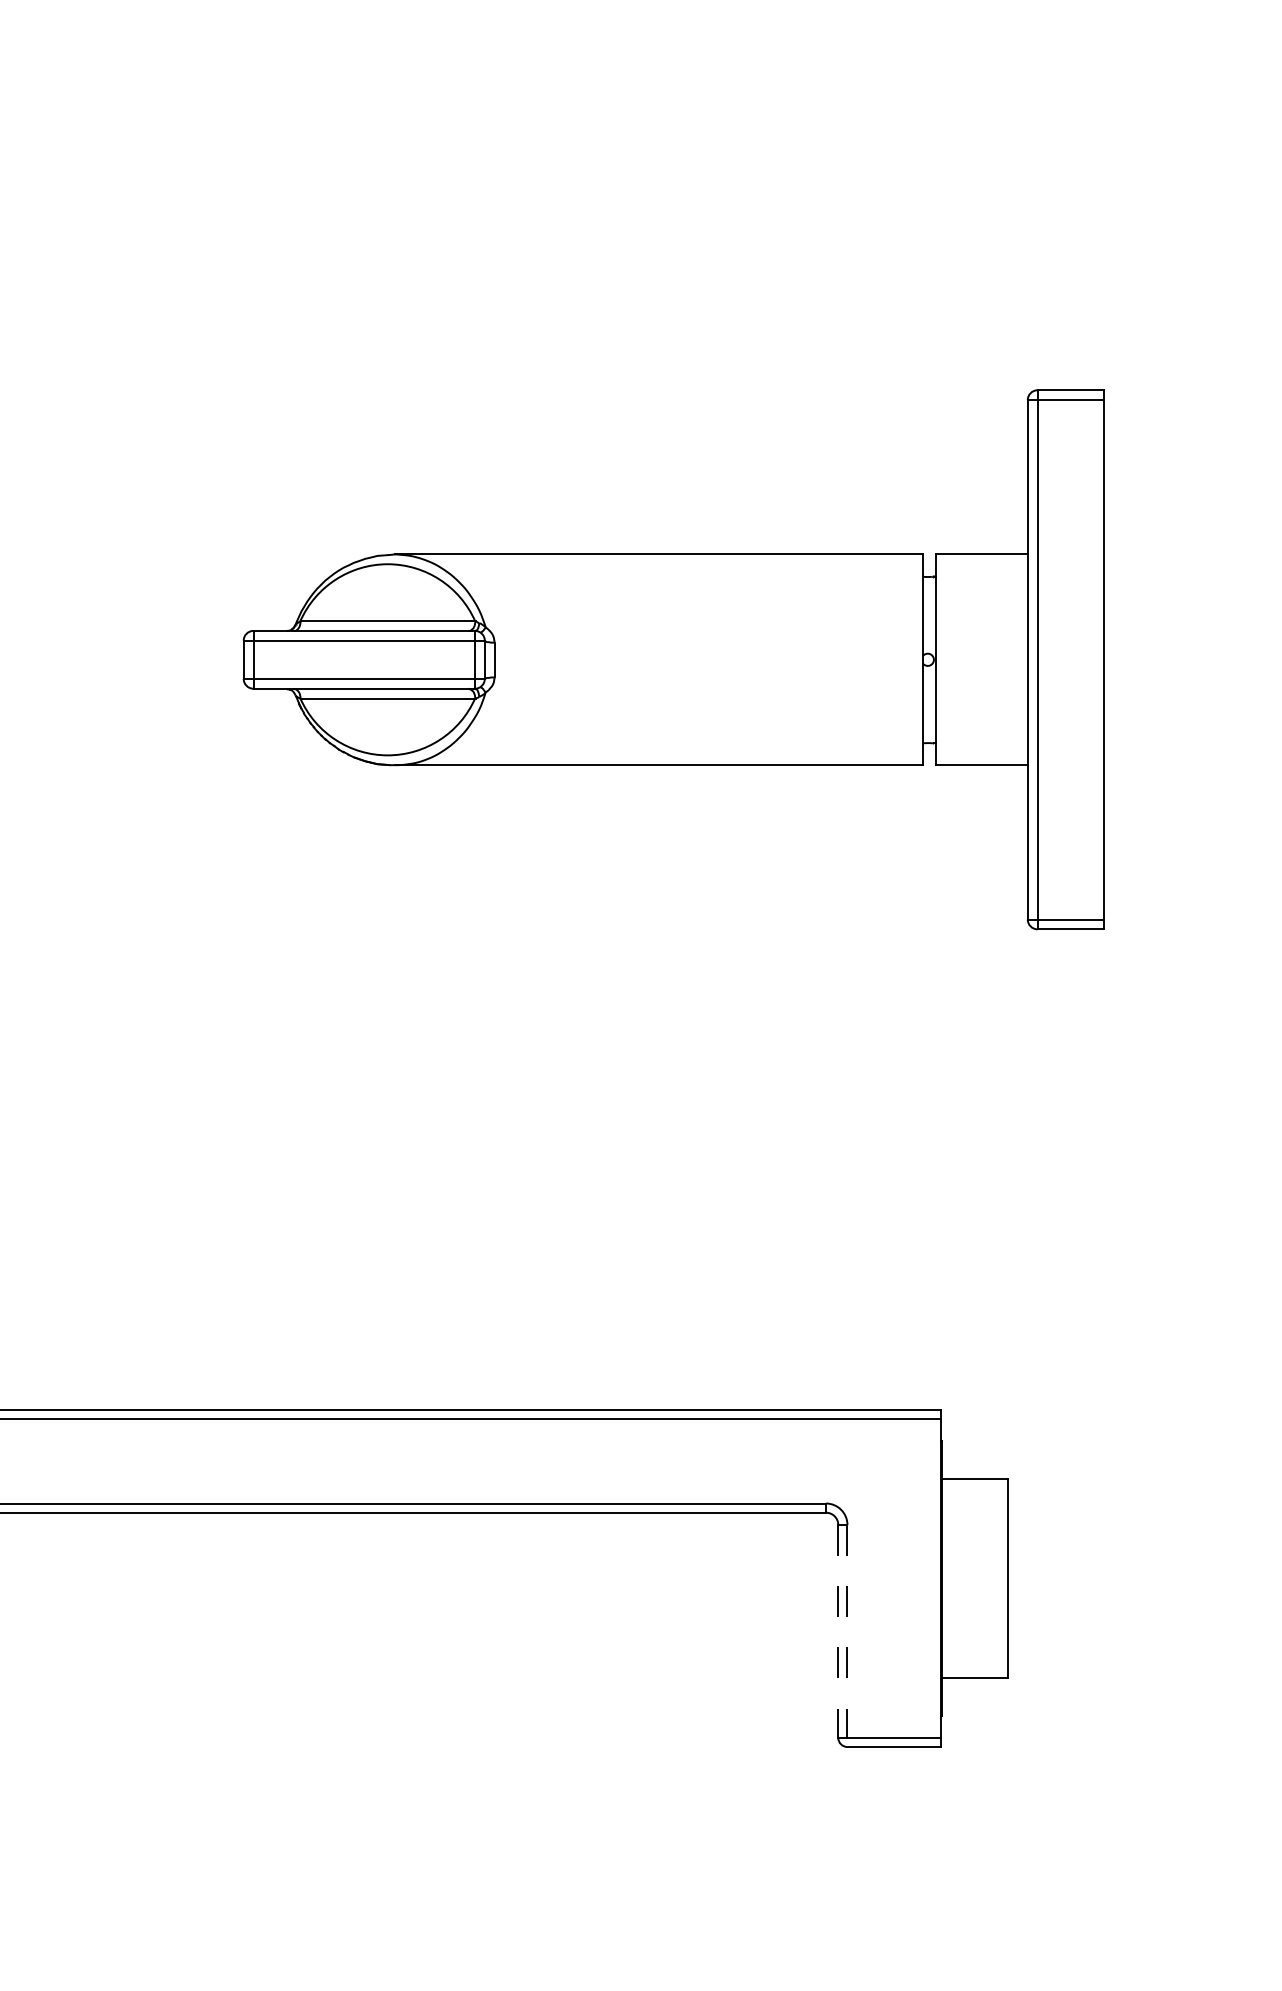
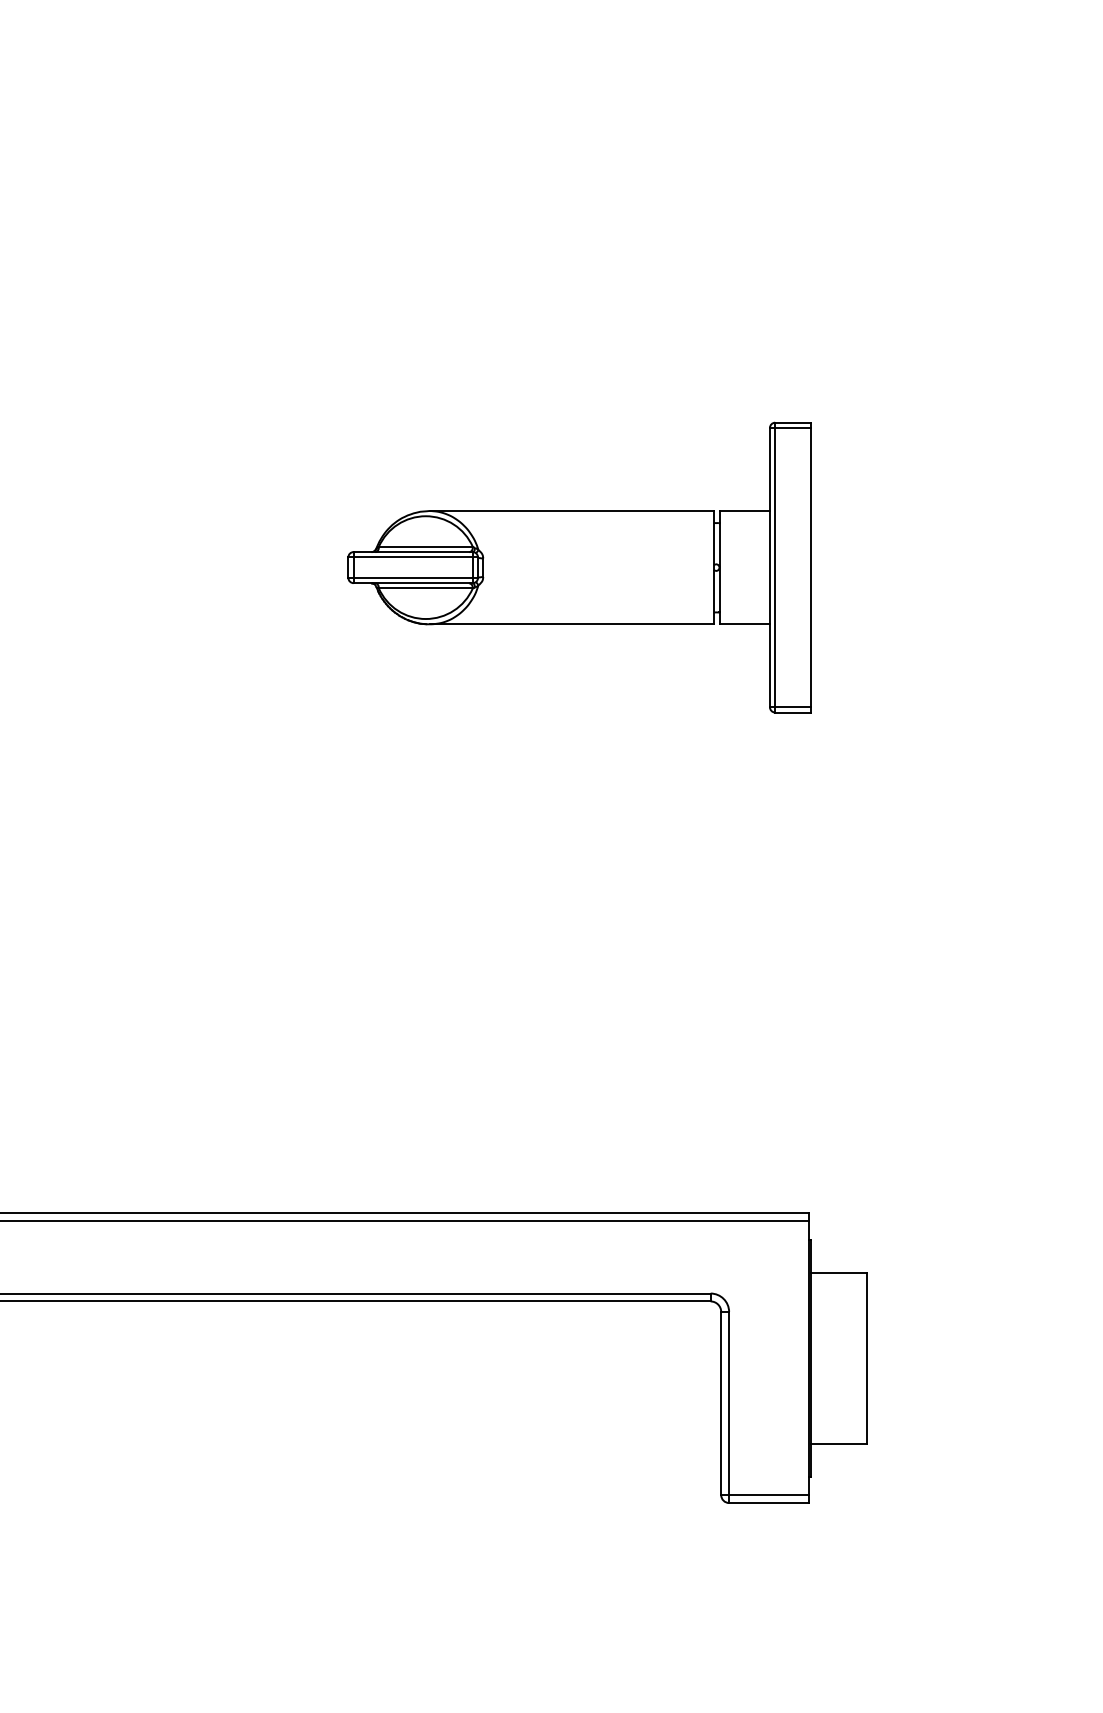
part: (673, 659) -> (579, 567), size x0.62
line: (838, 1631) -> (721, 1403), dashed -> solid
line: (847, 1635) -> (729, 1407), dashed -> solid

